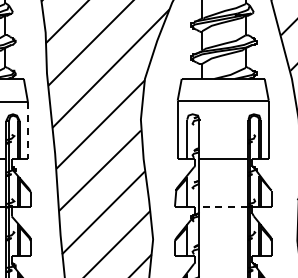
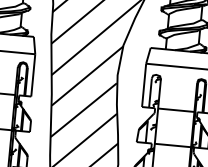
line: (27, 130) -> (32, 75), dashed -> solid
line: (223, 206) -> (172, 145), dashed -> solid

